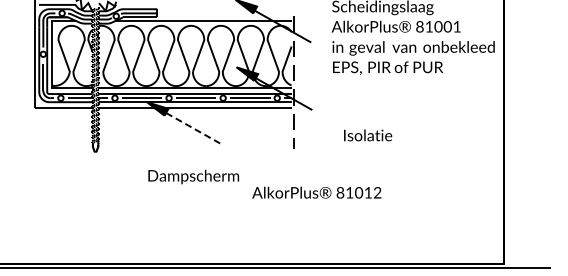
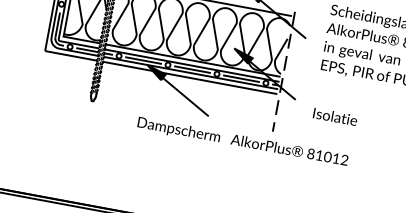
line: (194, 129) -> (185, 97), dashed -> solid
text: (368, 135) -> (335, 117), moved
text: (193, 176) -> (178, 130), moved
text: (316, 192) -> (289, 149), moved

